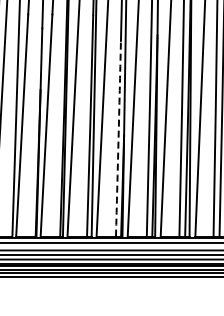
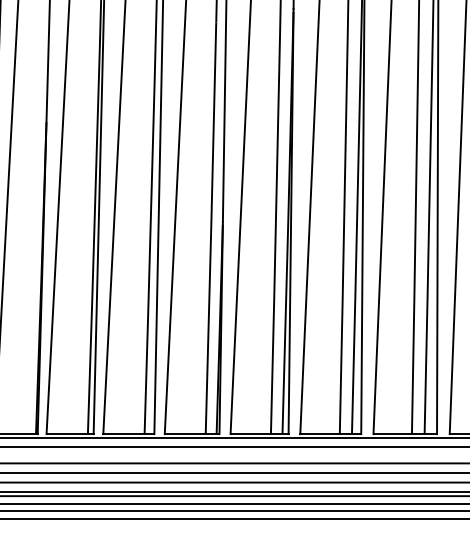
arc: (118, 139) -> (211, 228), dashed -> solid

